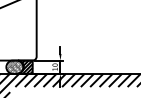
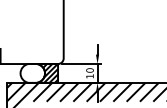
hatch: (14, 66) -> (32, 72), removed

